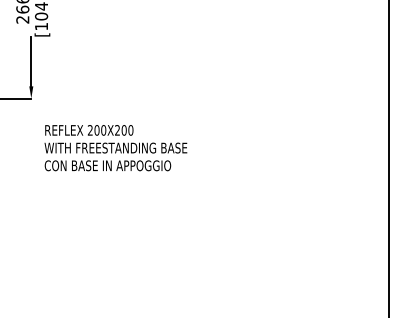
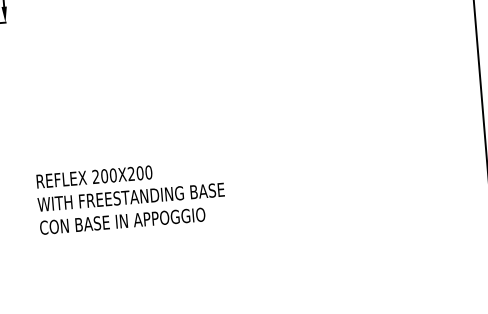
text: (115, 148) -> (130, 197), moved

